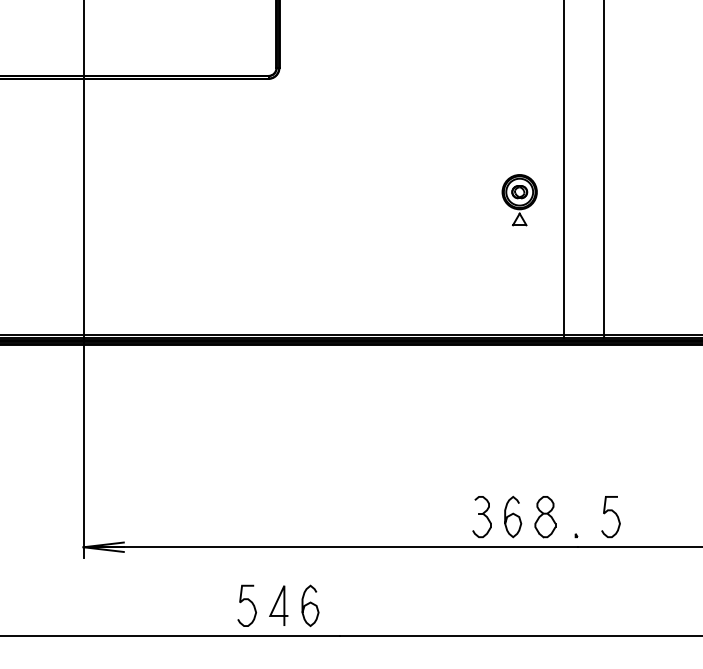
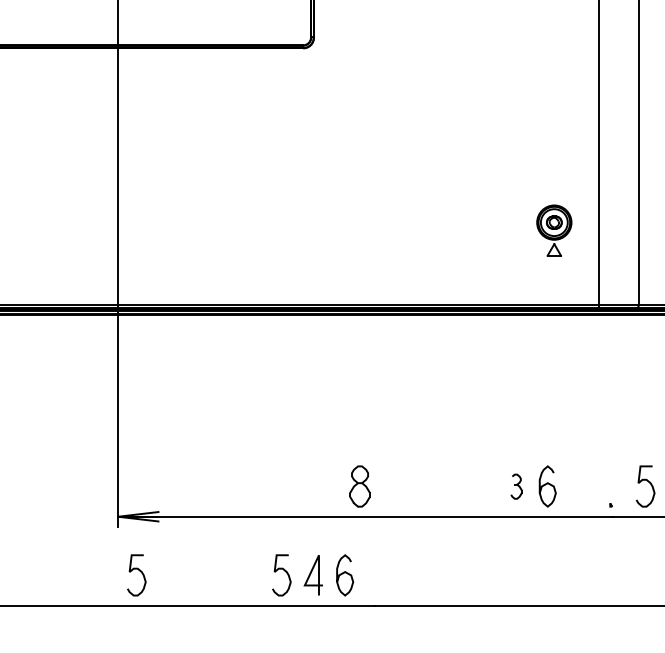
part: (519, 200) -> (554, 230), moved
part: (481, 517) -> (516, 486), size x0.6
part: (545, 517) -> (360, 486), moved
curve: (101, 600) -> (136, 569), added

